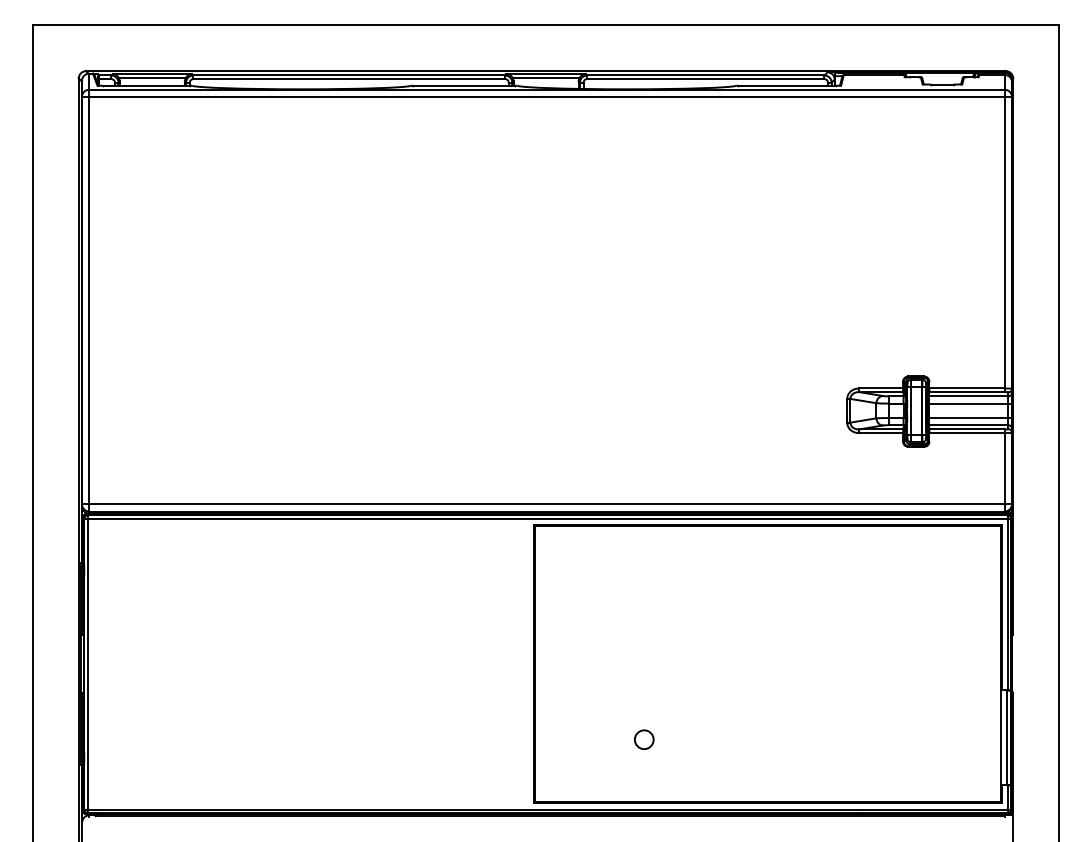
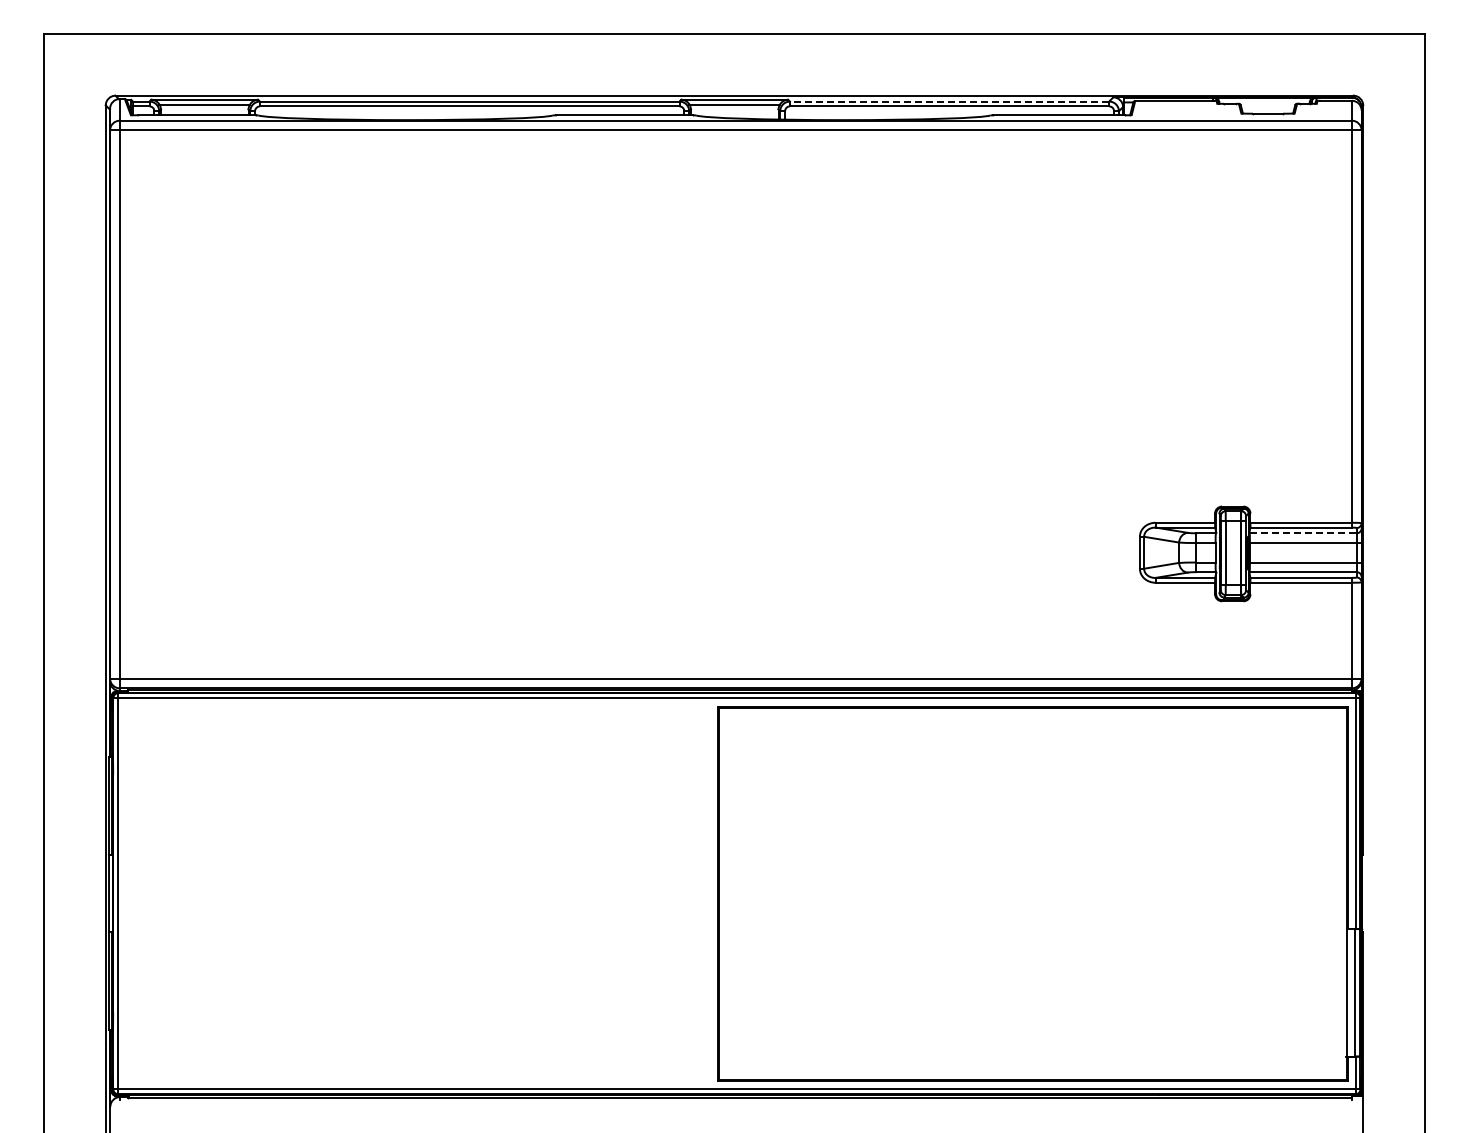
line: (705, 75) -> (949, 101), solid -> dashed
line: (968, 396) -> (1303, 533), solid -> dashed
circle: (644, 739) -> (866, 994), removed

